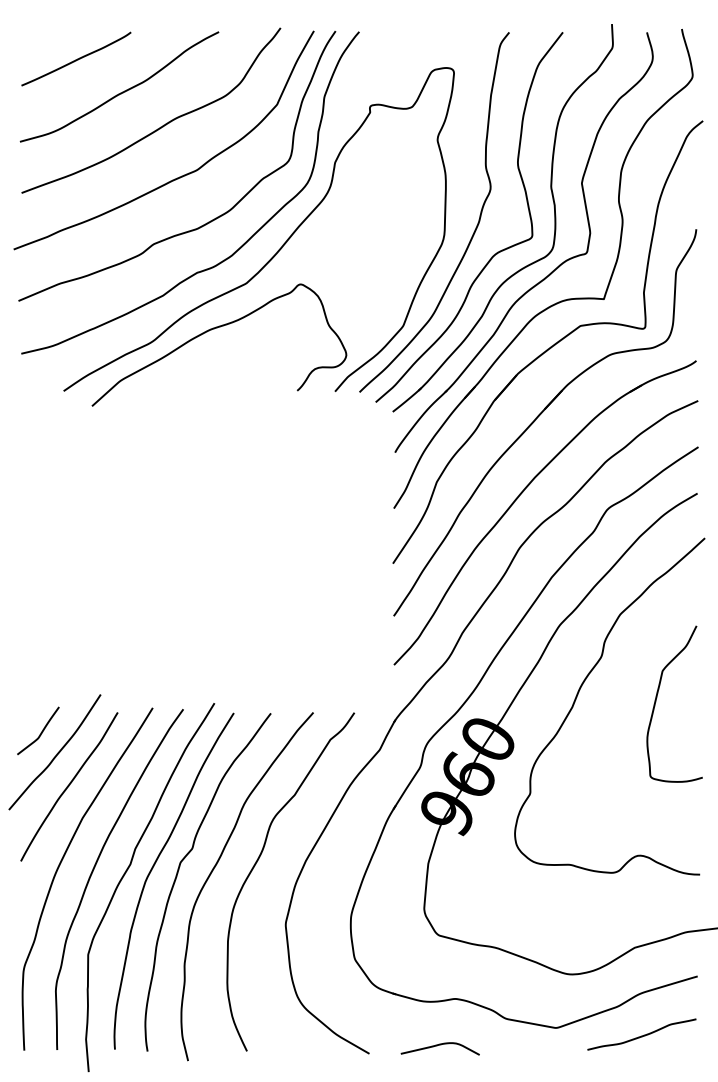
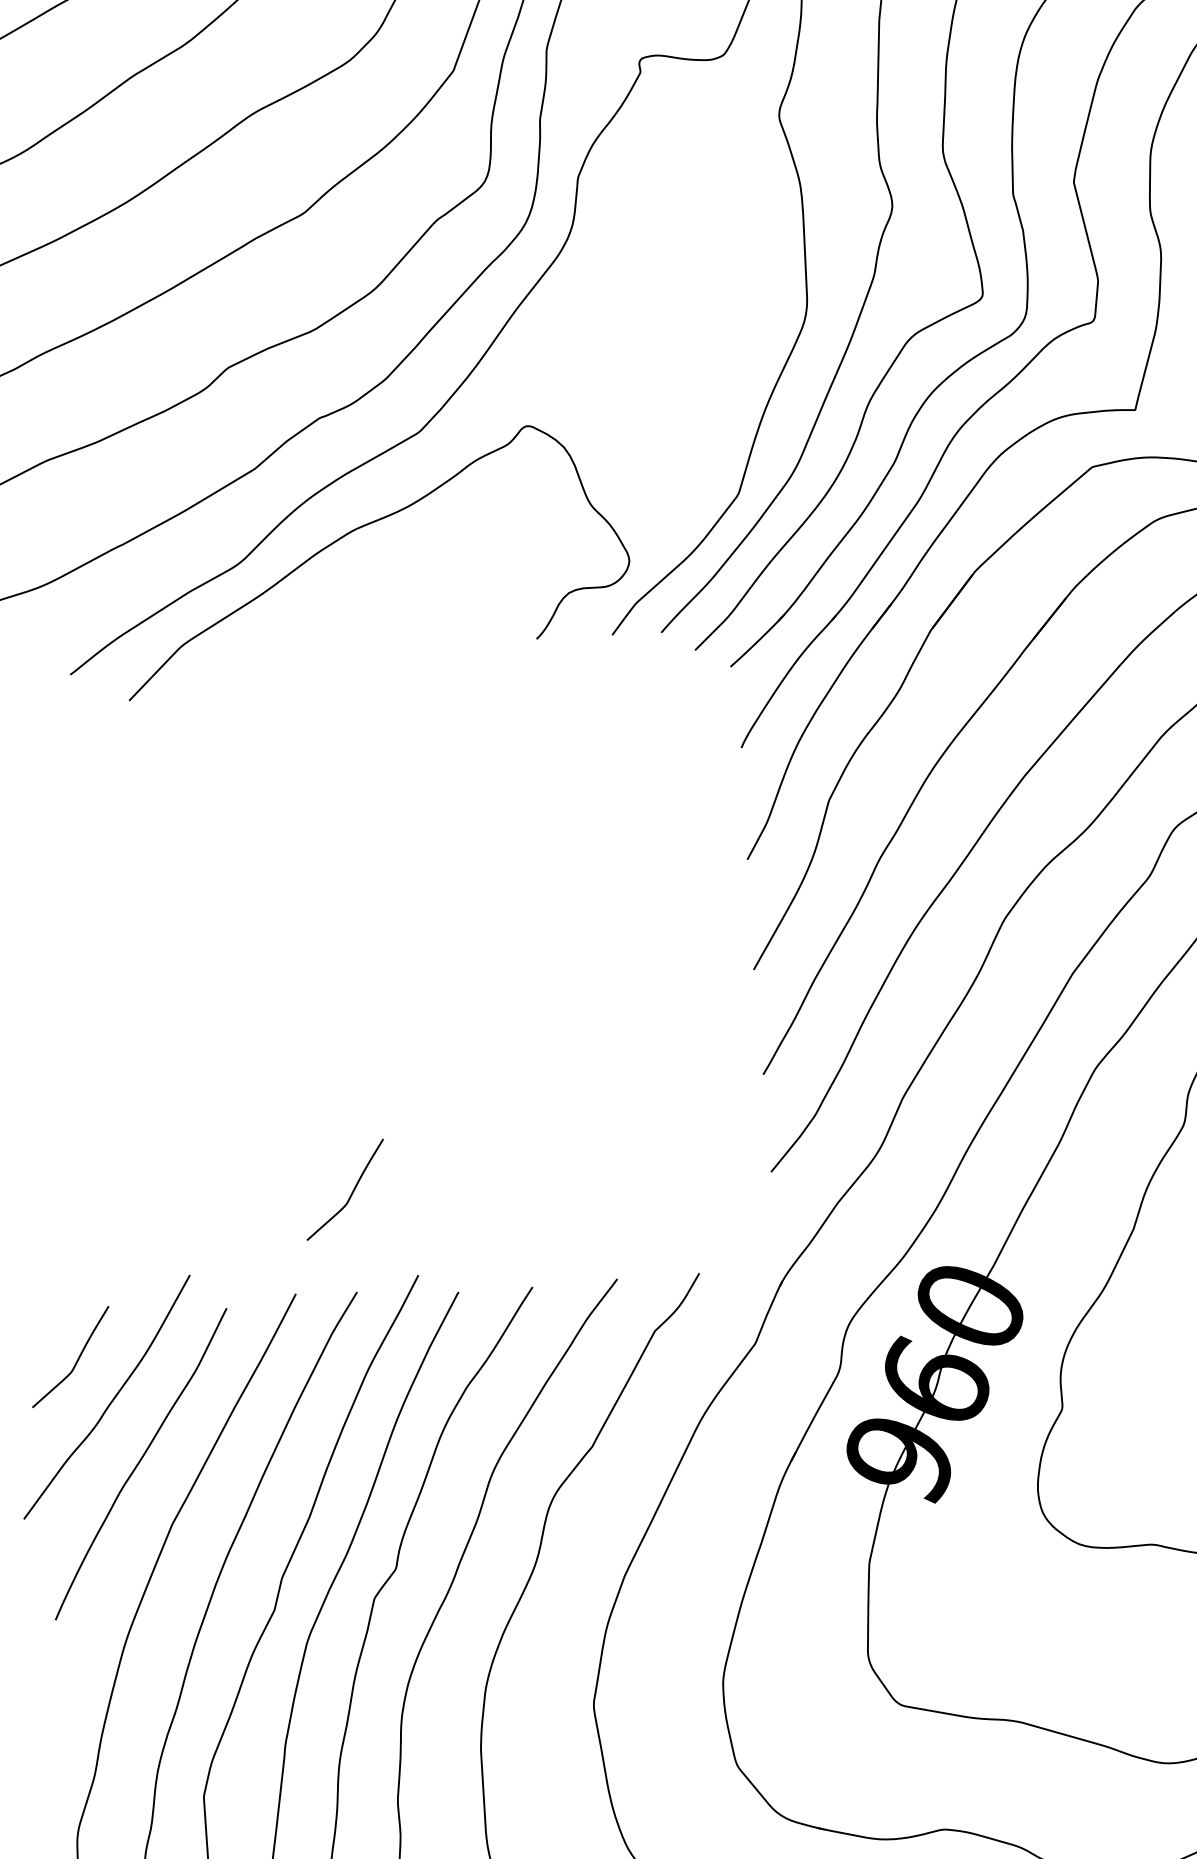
curve: (183, 659) -> (349, 1192), added

